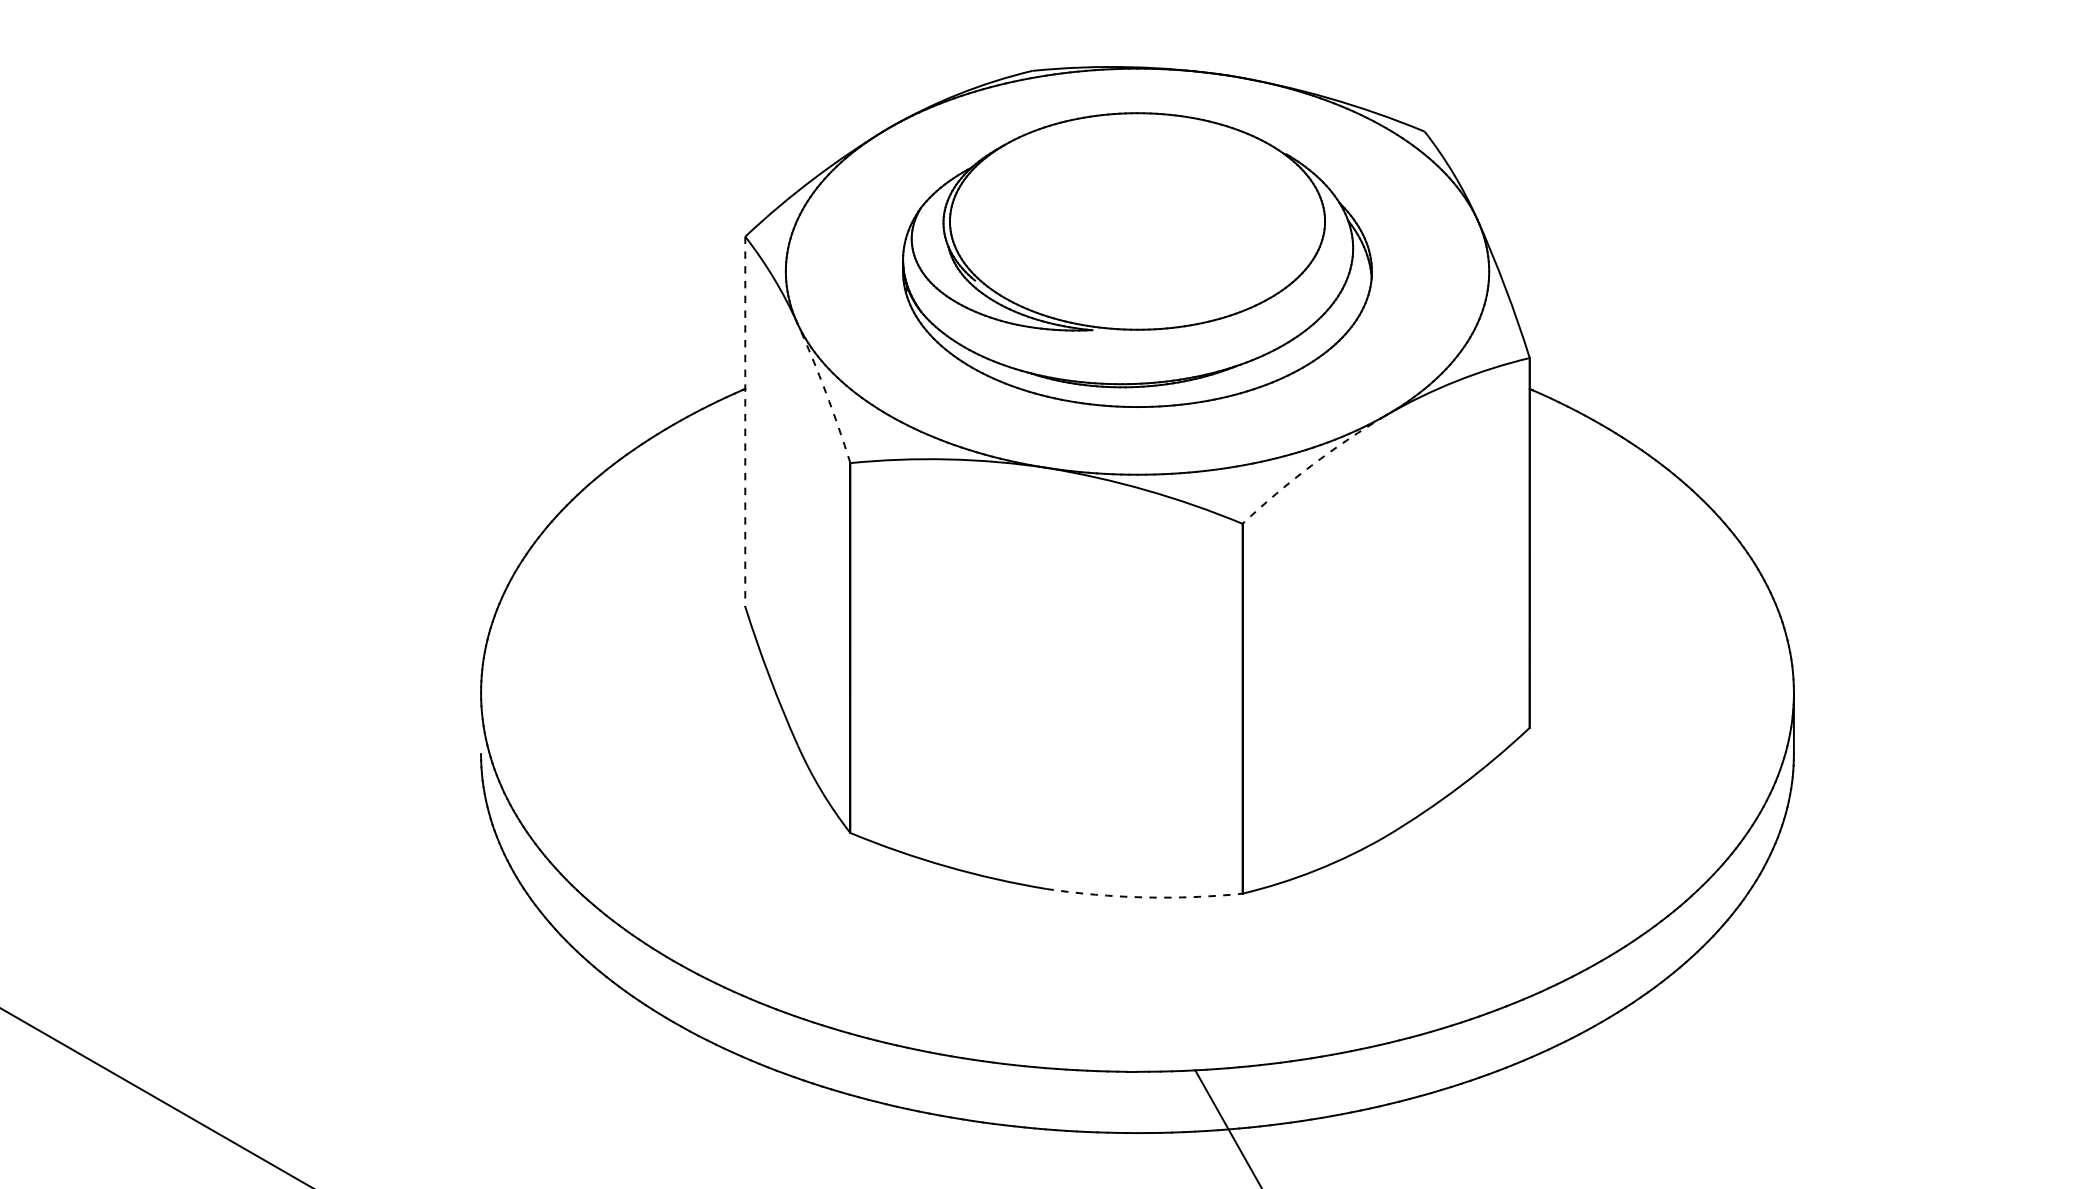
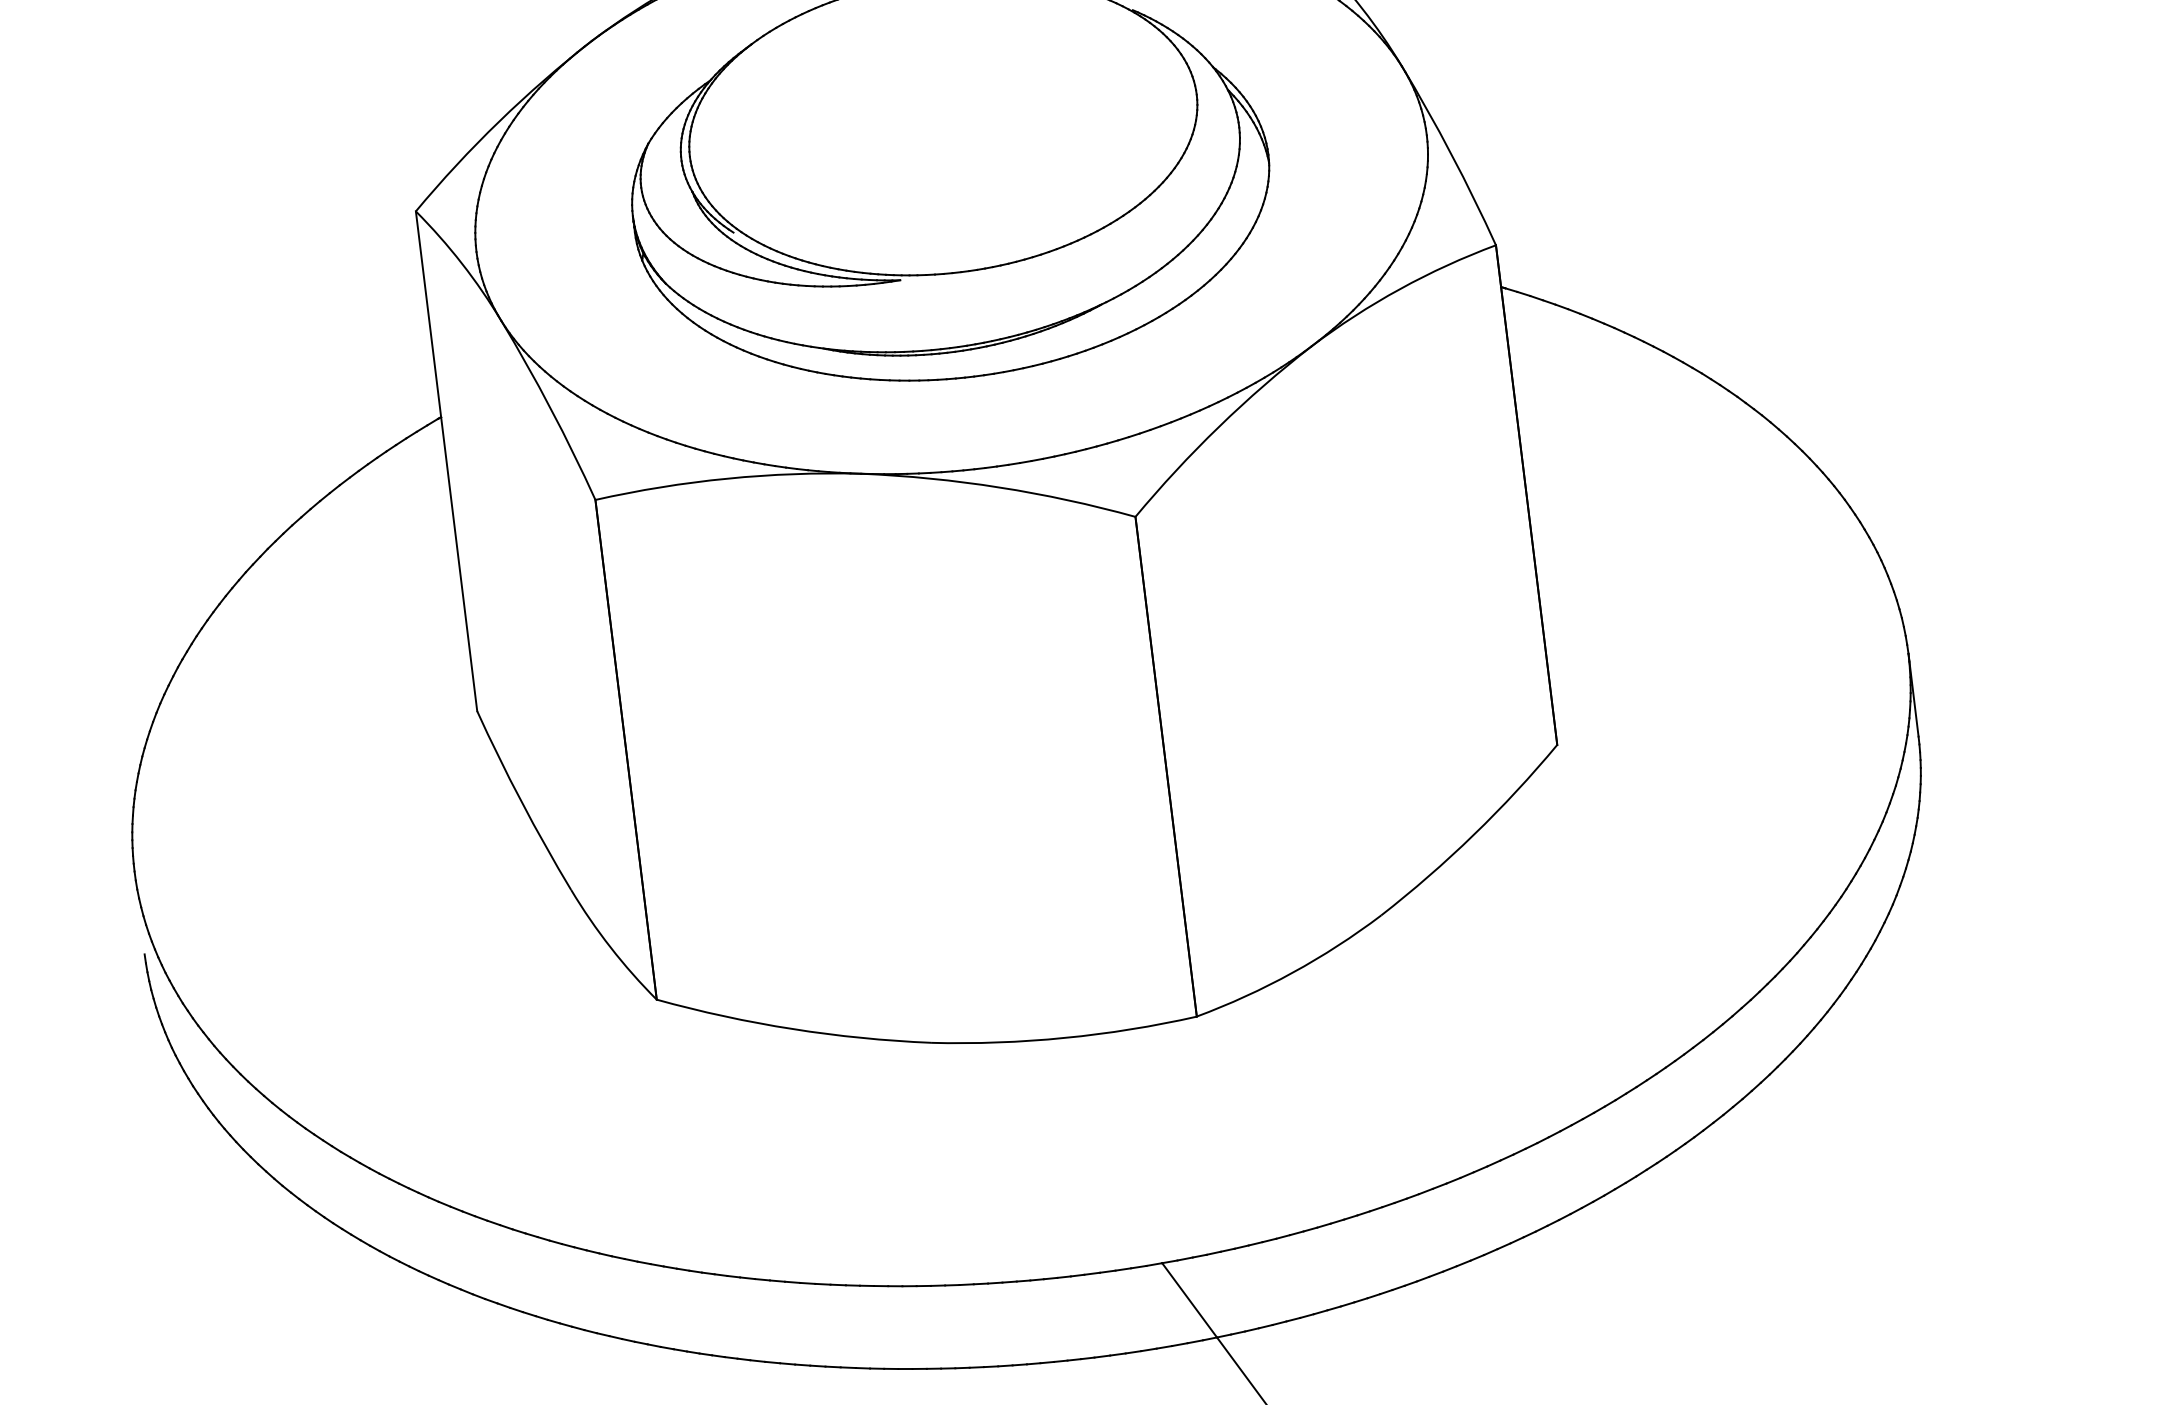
arc: (826, 392) -> (551, 408), dashed -> solid
line: (745, 421) -> (446, 461), dashed -> solid
arc: (1311, 465) -> (1218, 426), dashed -> solid
arc: (1144, 897) -> (1064, 1038), dashed -> solid

